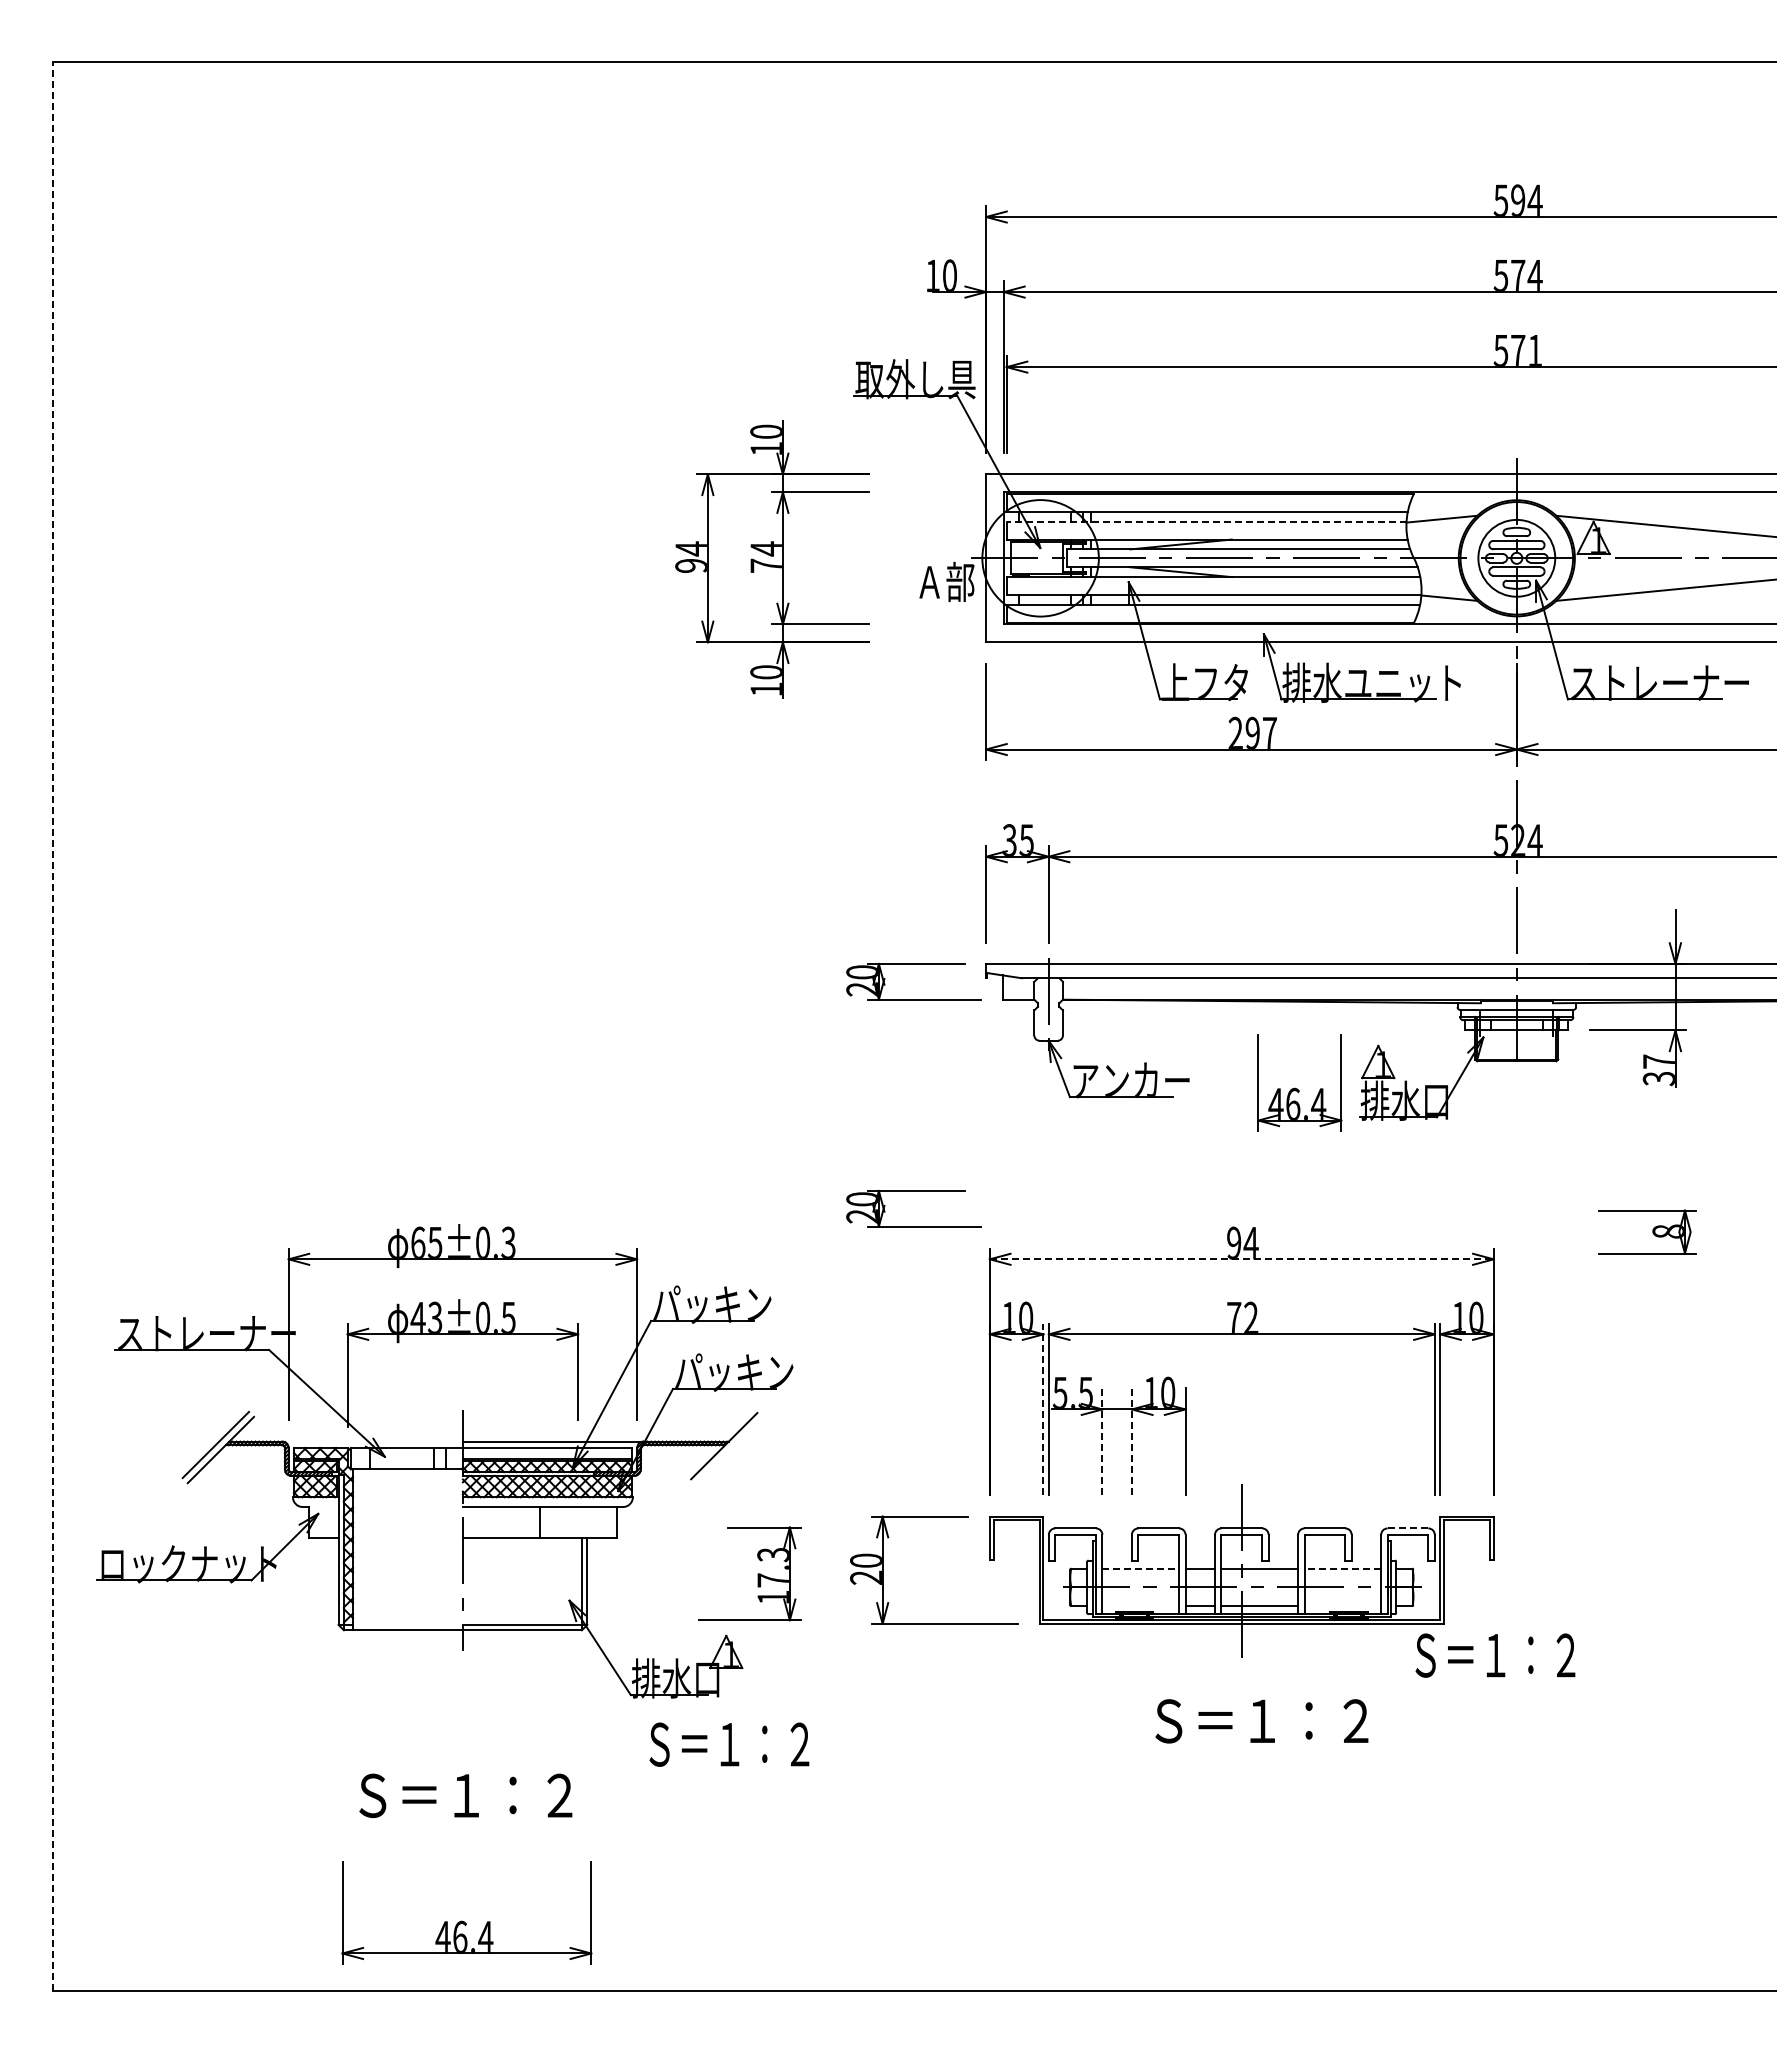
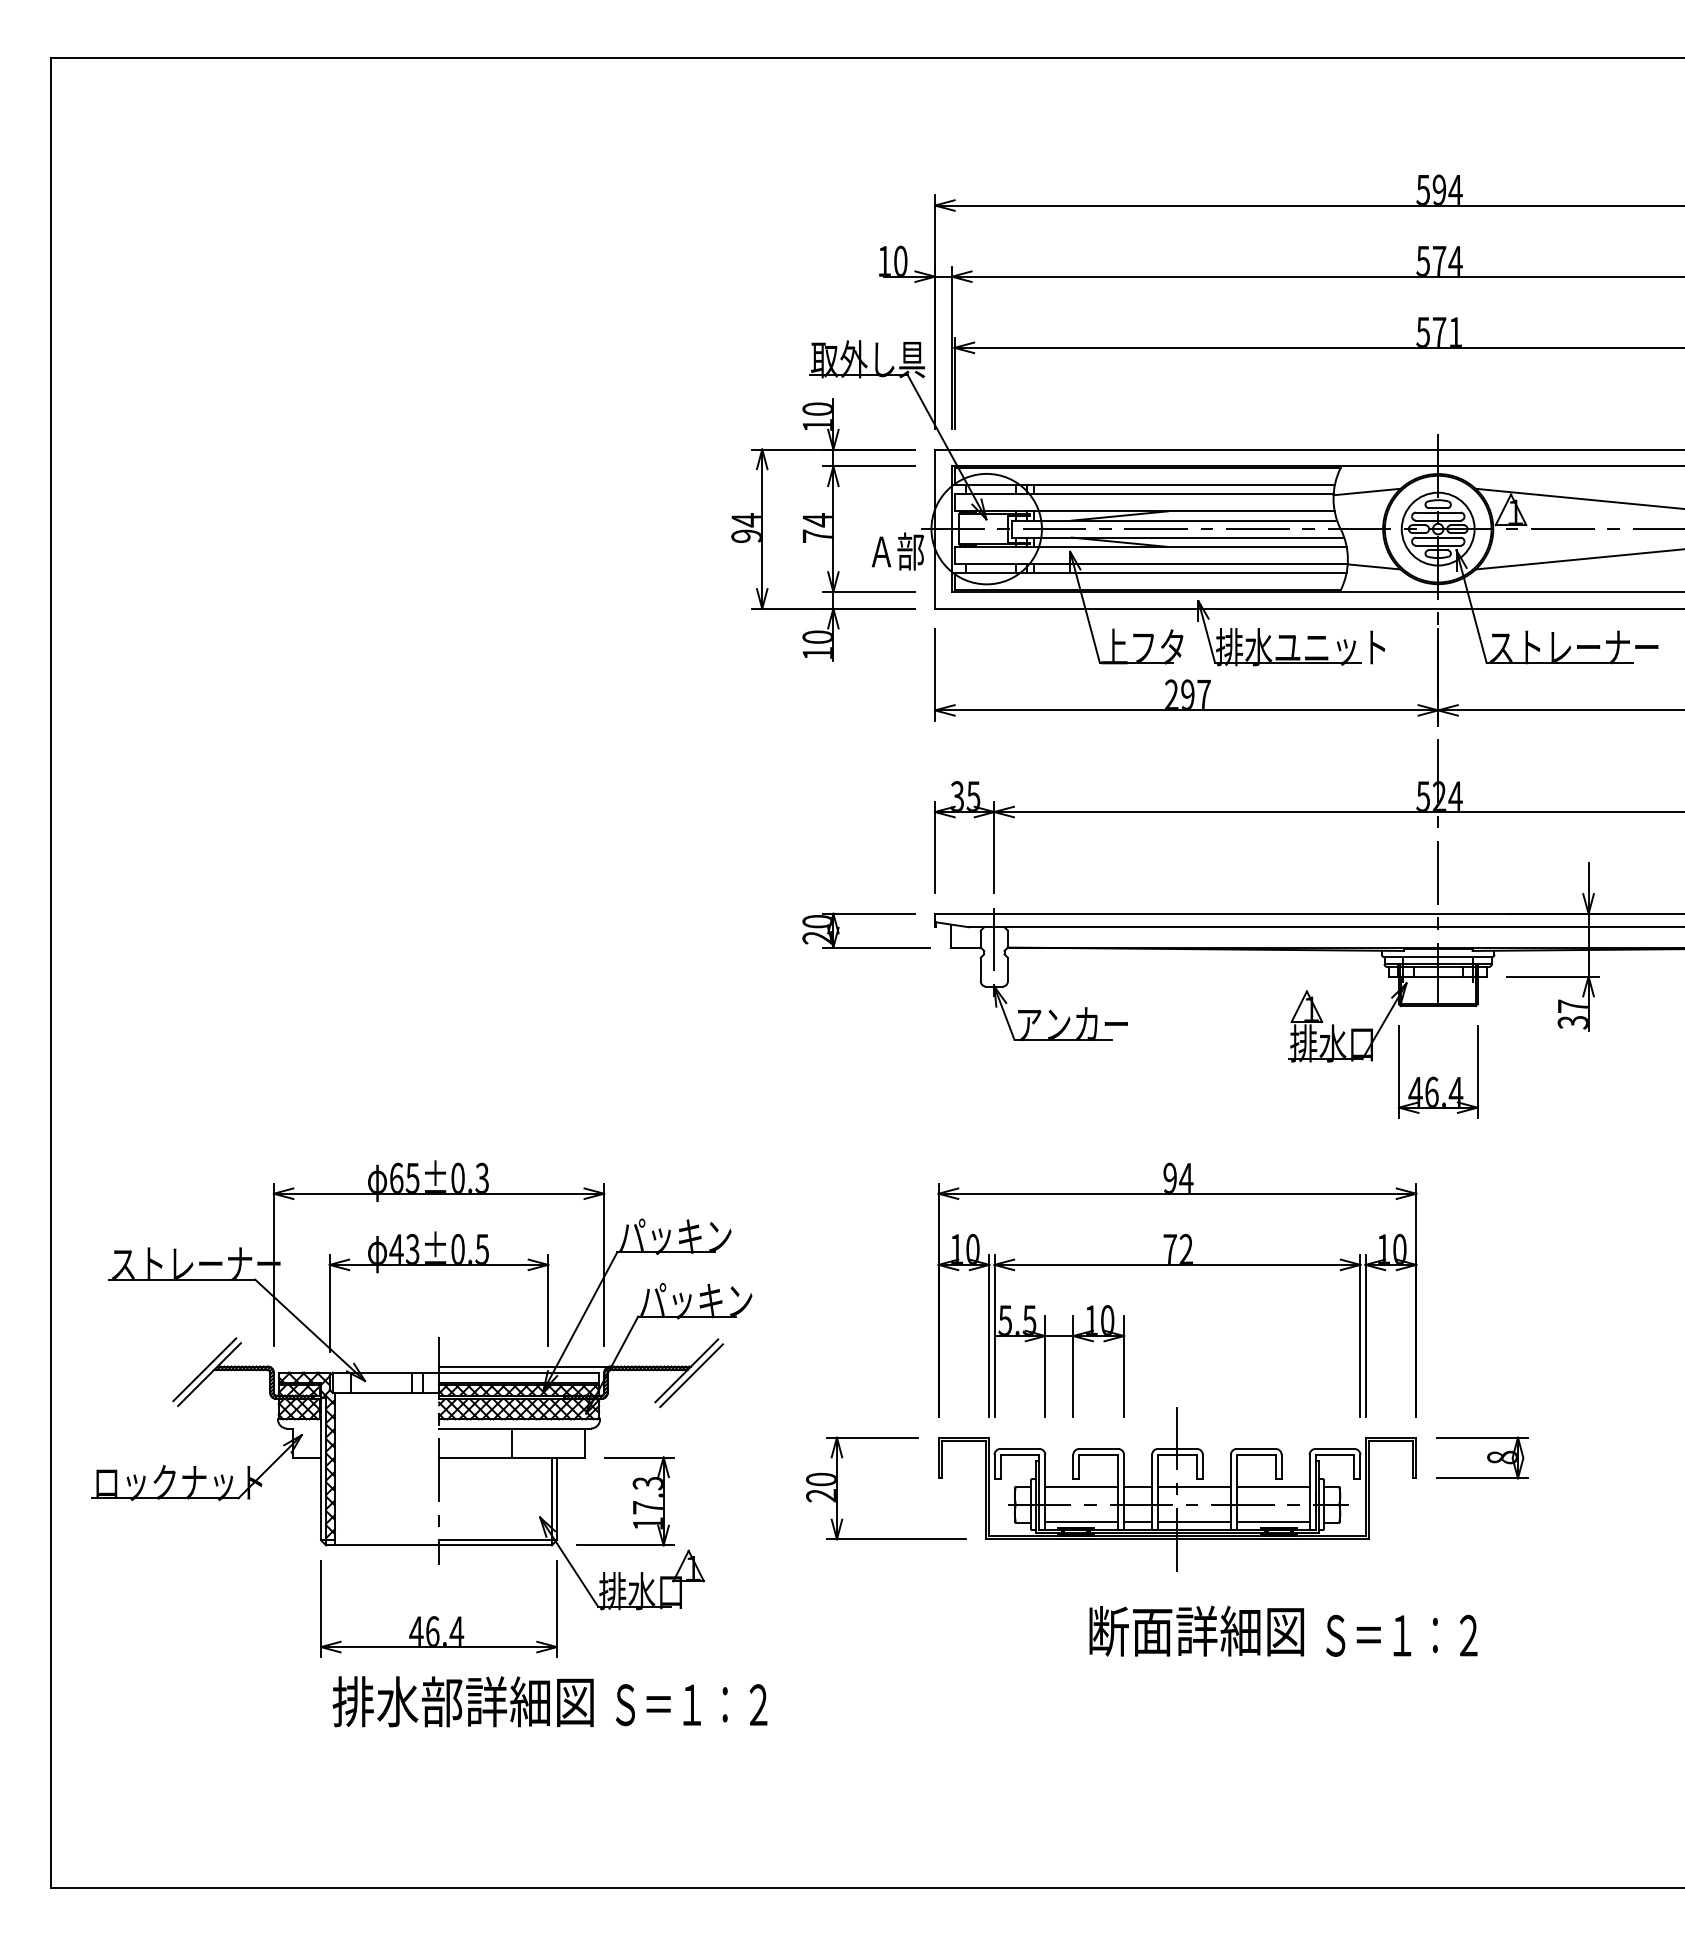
line: (1206, 521) -> (1143, 494), dashed -> solid
part: (772, 559) -> (823, 530), moved
line: (53, 1026) -> (50, 973), dashed -> solid
part: (1297, 1088) -> (1436, 1077), moved
part: (913, 1191) -> (866, 1129), removed
part: (1647, 1231) -> (1482, 1457), moved
line: (1241, 1259) -> (1177, 1193), dashed -> solid
line: (1043, 1409) -> (989, 1336), dashed -> solid
line: (1102, 1441) -> (1045, 1366), dashed -> solid
line: (1131, 1441) -> (1072, 1366), dashed -> solid
line: (729, 1451) -> (691, 1375), added
line: (1407, 1528) -> (1334, 1448), dashed -> solid
line: (1141, 1568) -> (1082, 1486), dashed -> solid
line: (1342, 1568) -> (1272, 1486), dashed -> solid
part: (757, 1573) -> (632, 1501), moved
line: (1140, 1605) -> (1081, 1521), added
line: (1342, 1605) -> (1272, 1521), added
text: (1495, 1655) -> (1401, 1635), moved
text: (1262, 1720) -> (1197, 1630), Ｓ＝１：２ -> 断面詳細図
text: (729, 1744) -> (691, 1704), moved
text: (488, 1795) -> (463, 1702), Ｓ＝１：２ -> 排水部詳細図
part: (462, 1920) -> (434, 1615), moved

